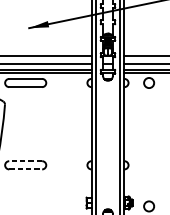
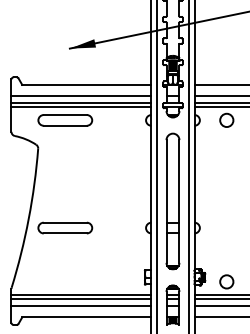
part: (107, 145) -> (172, 201), added
line: (25, 161) -> (65, 222), dashed -> solid
line: (25, 169) -> (65, 233), dashed -> solid

